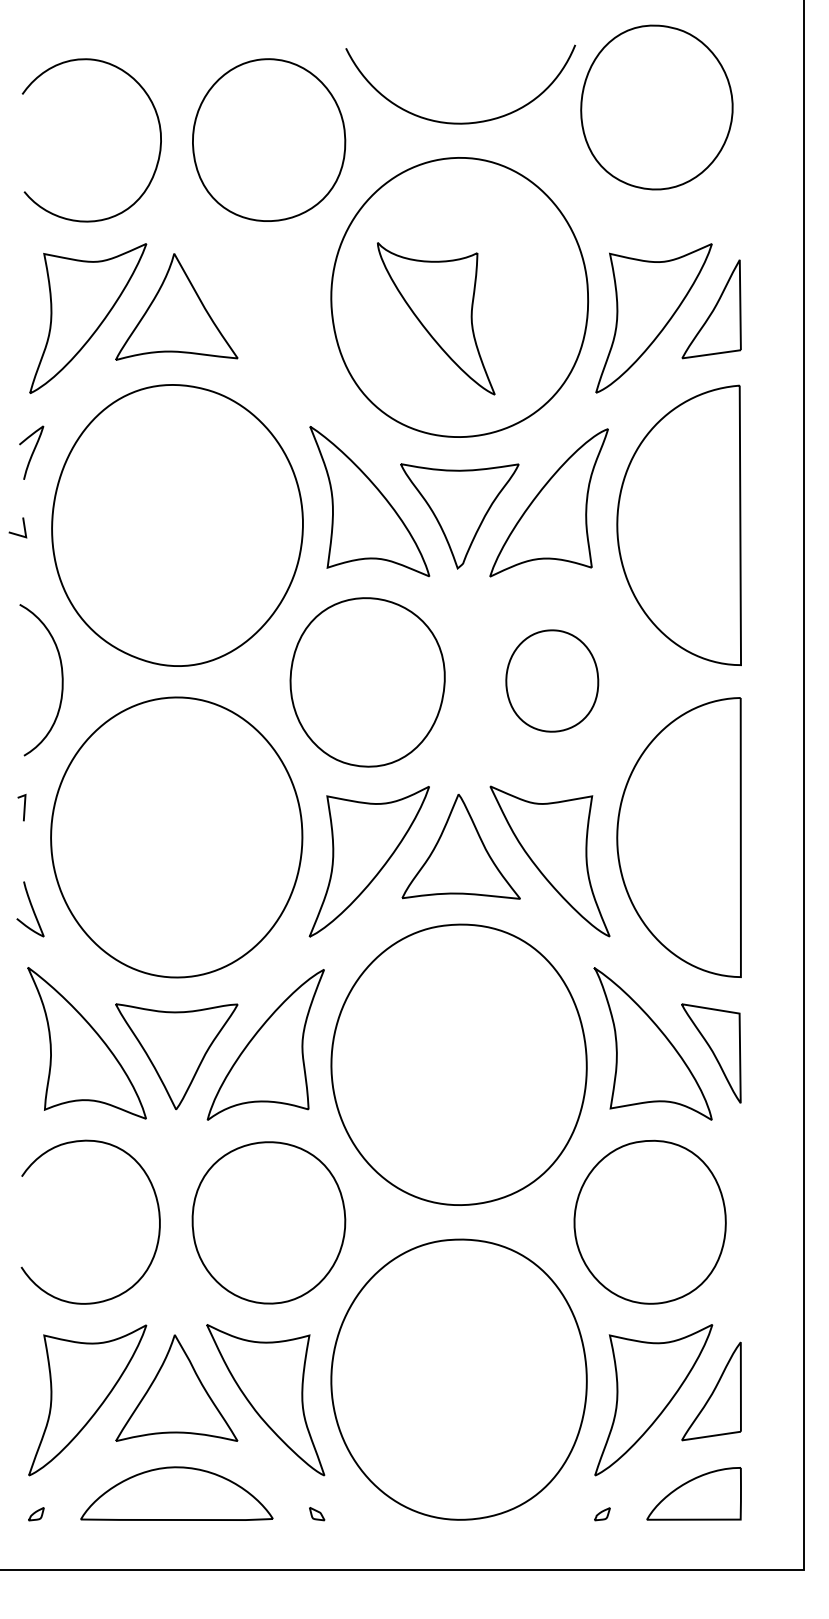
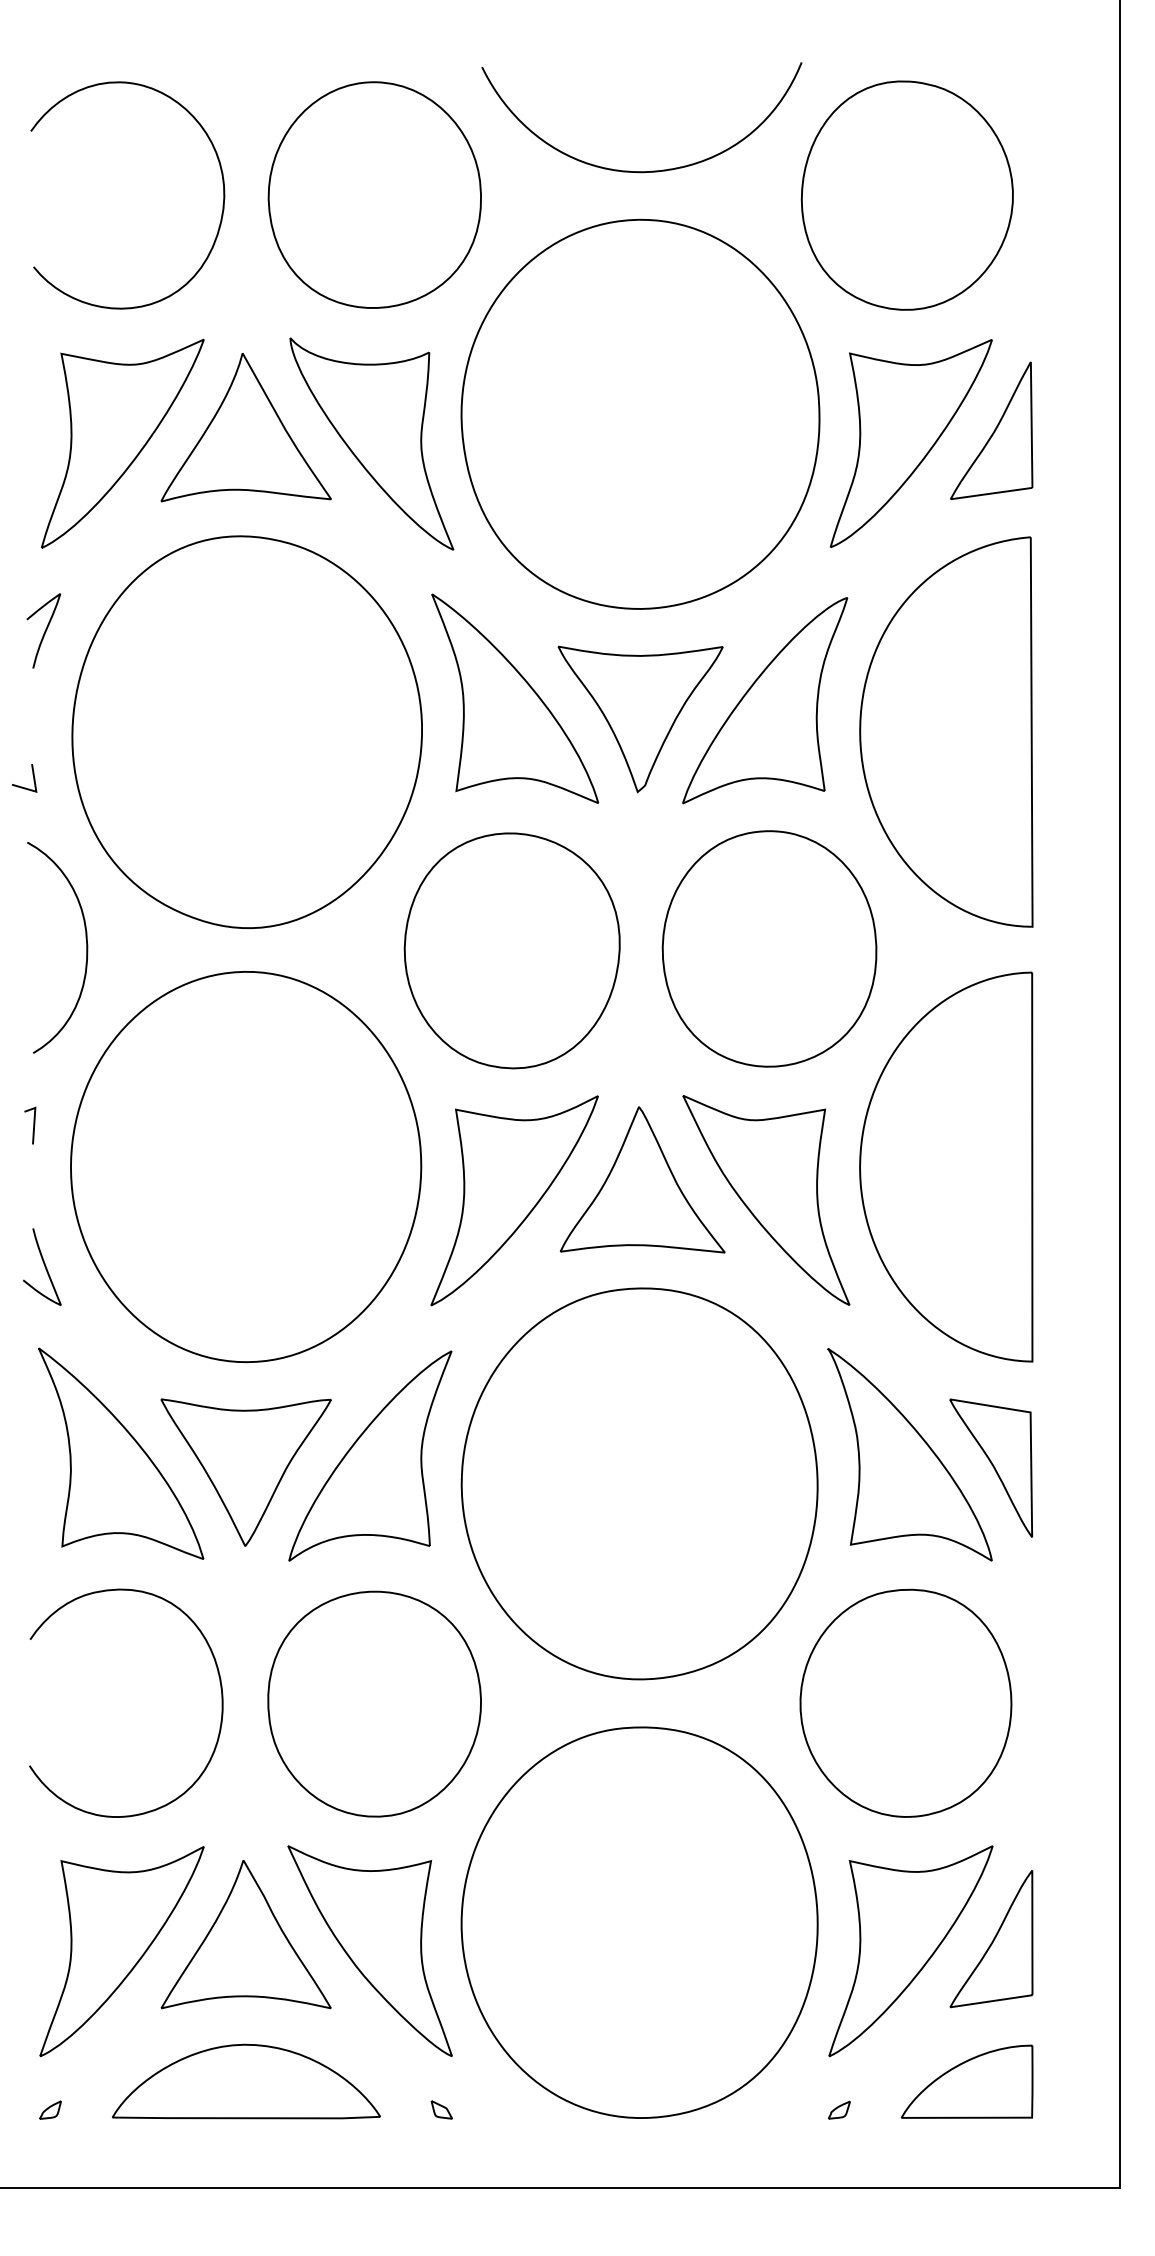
part: (656, 107) -> (906, 195), moved
part: (436, 318) -> (371, 443), moved
line: (16, 533) -> (22, 786), moved
part: (552, 680) -> (769, 948), size x1.67

